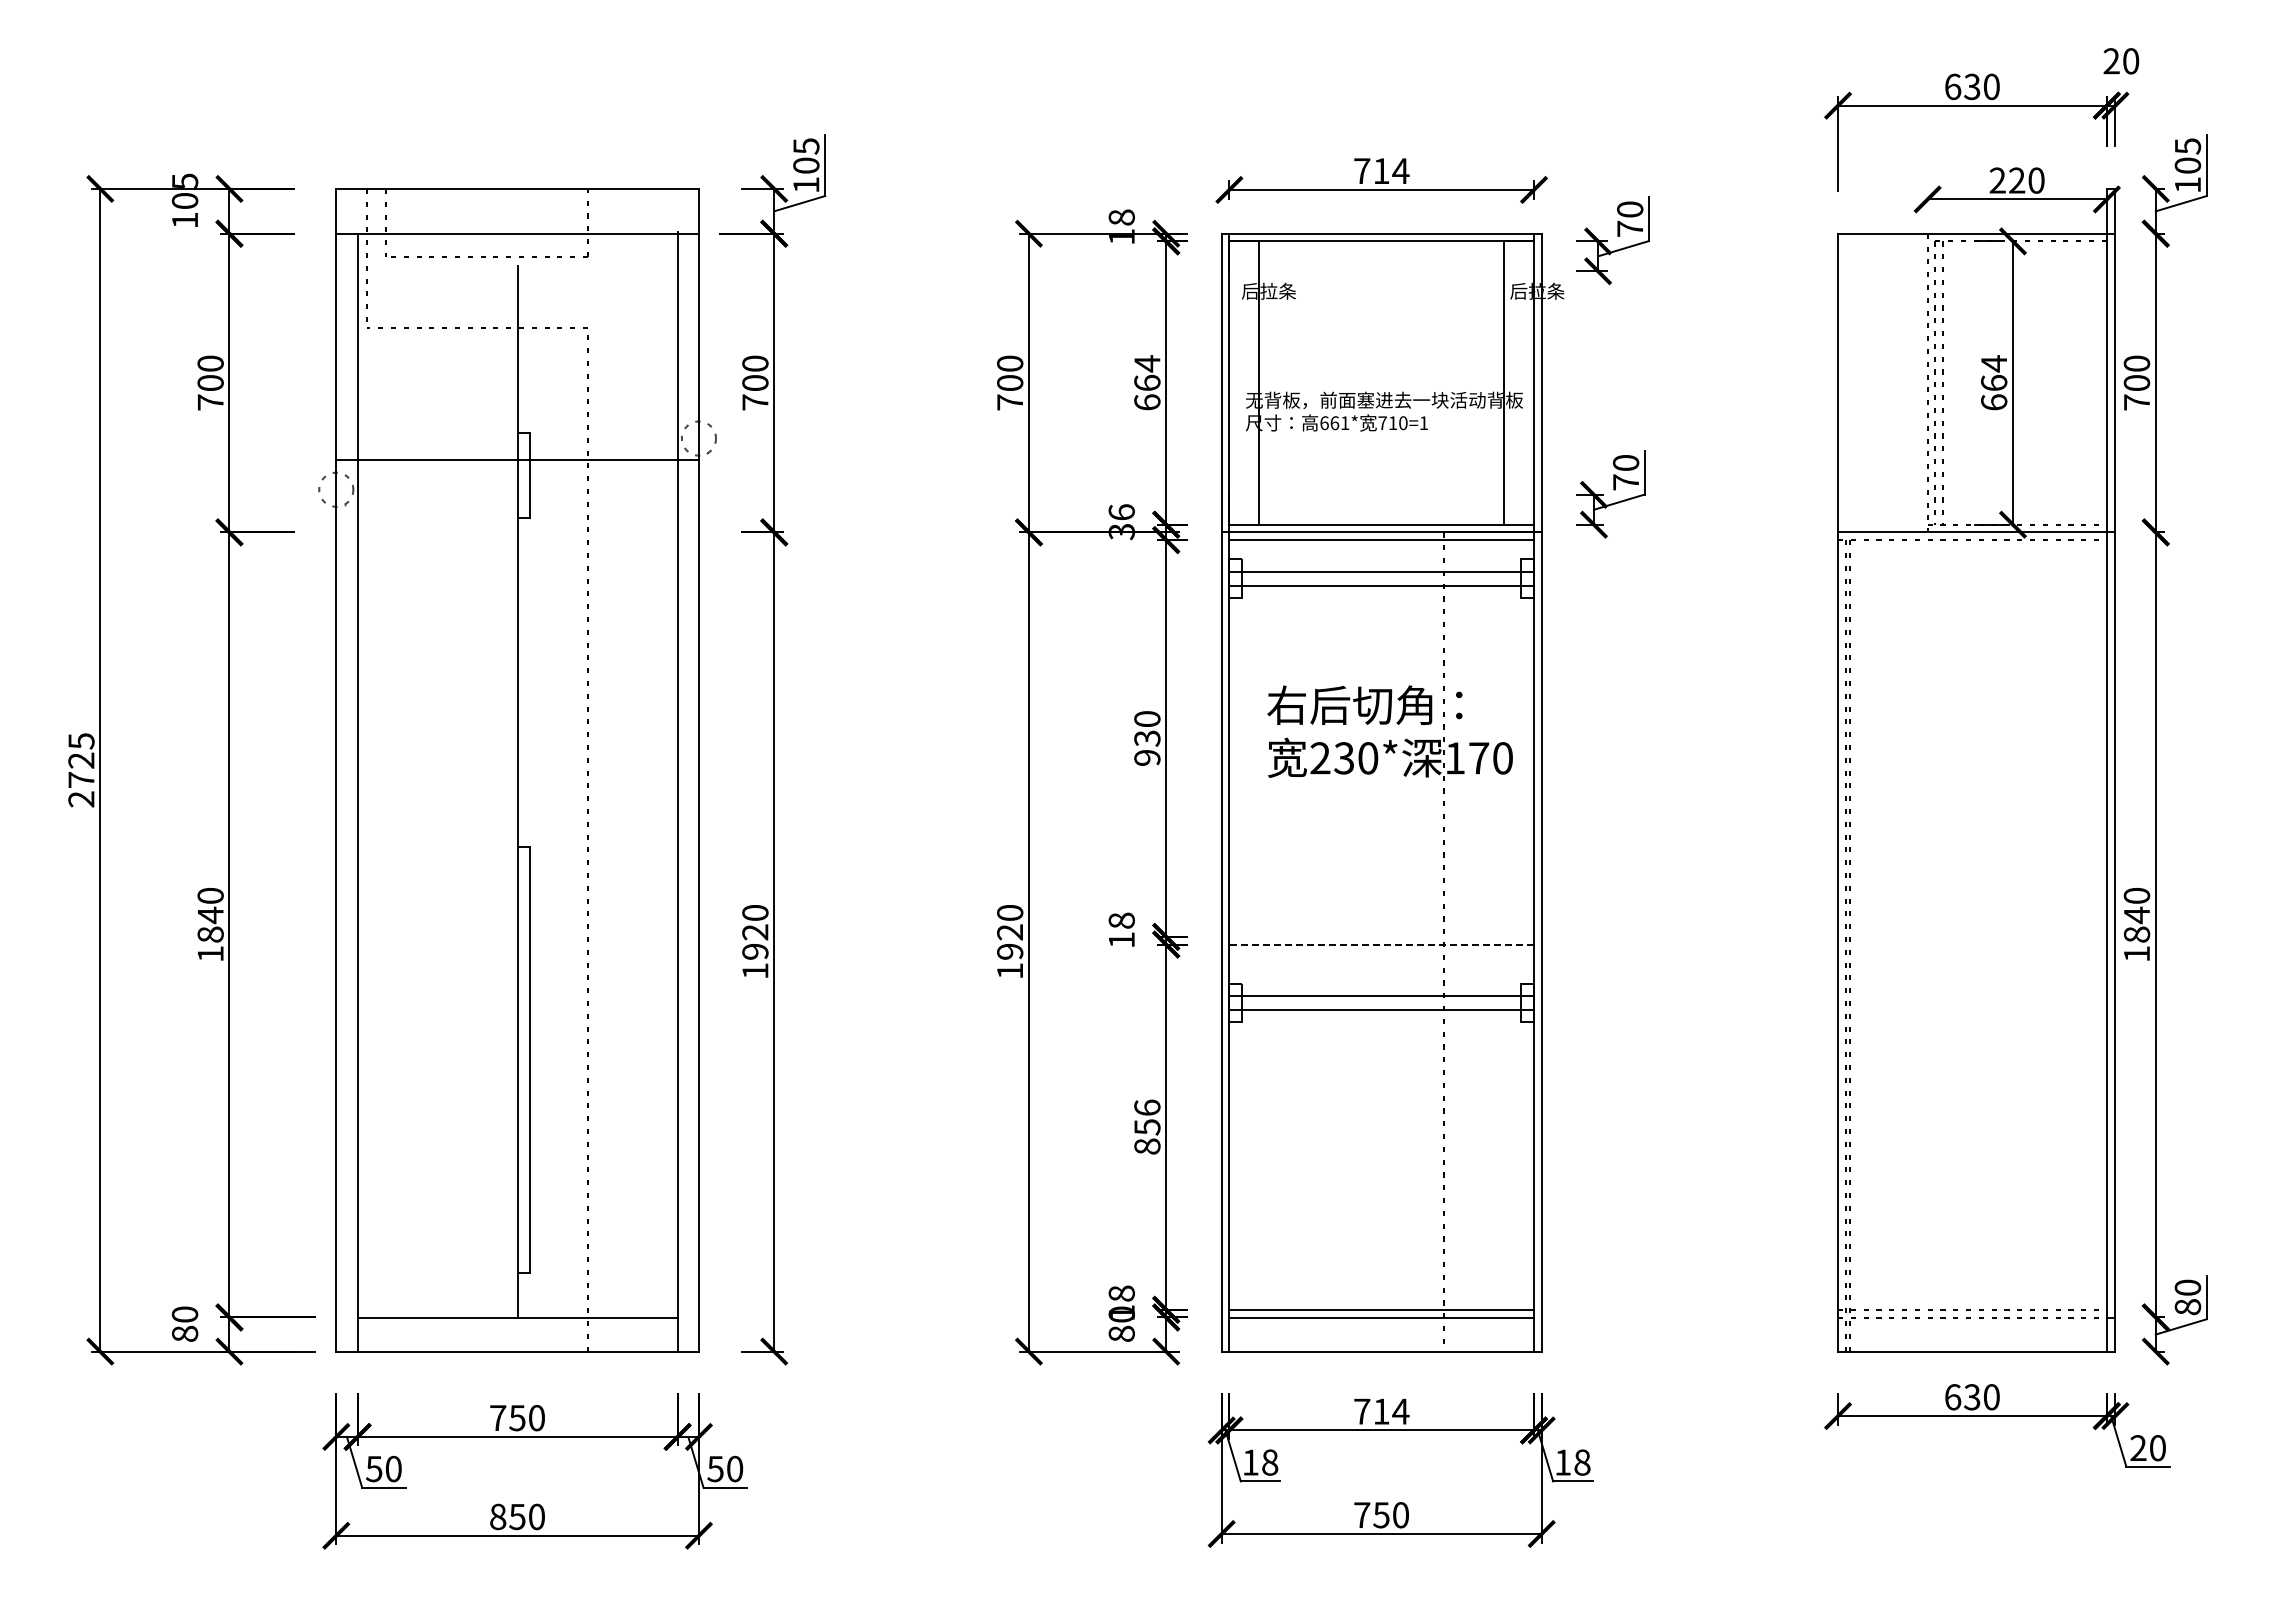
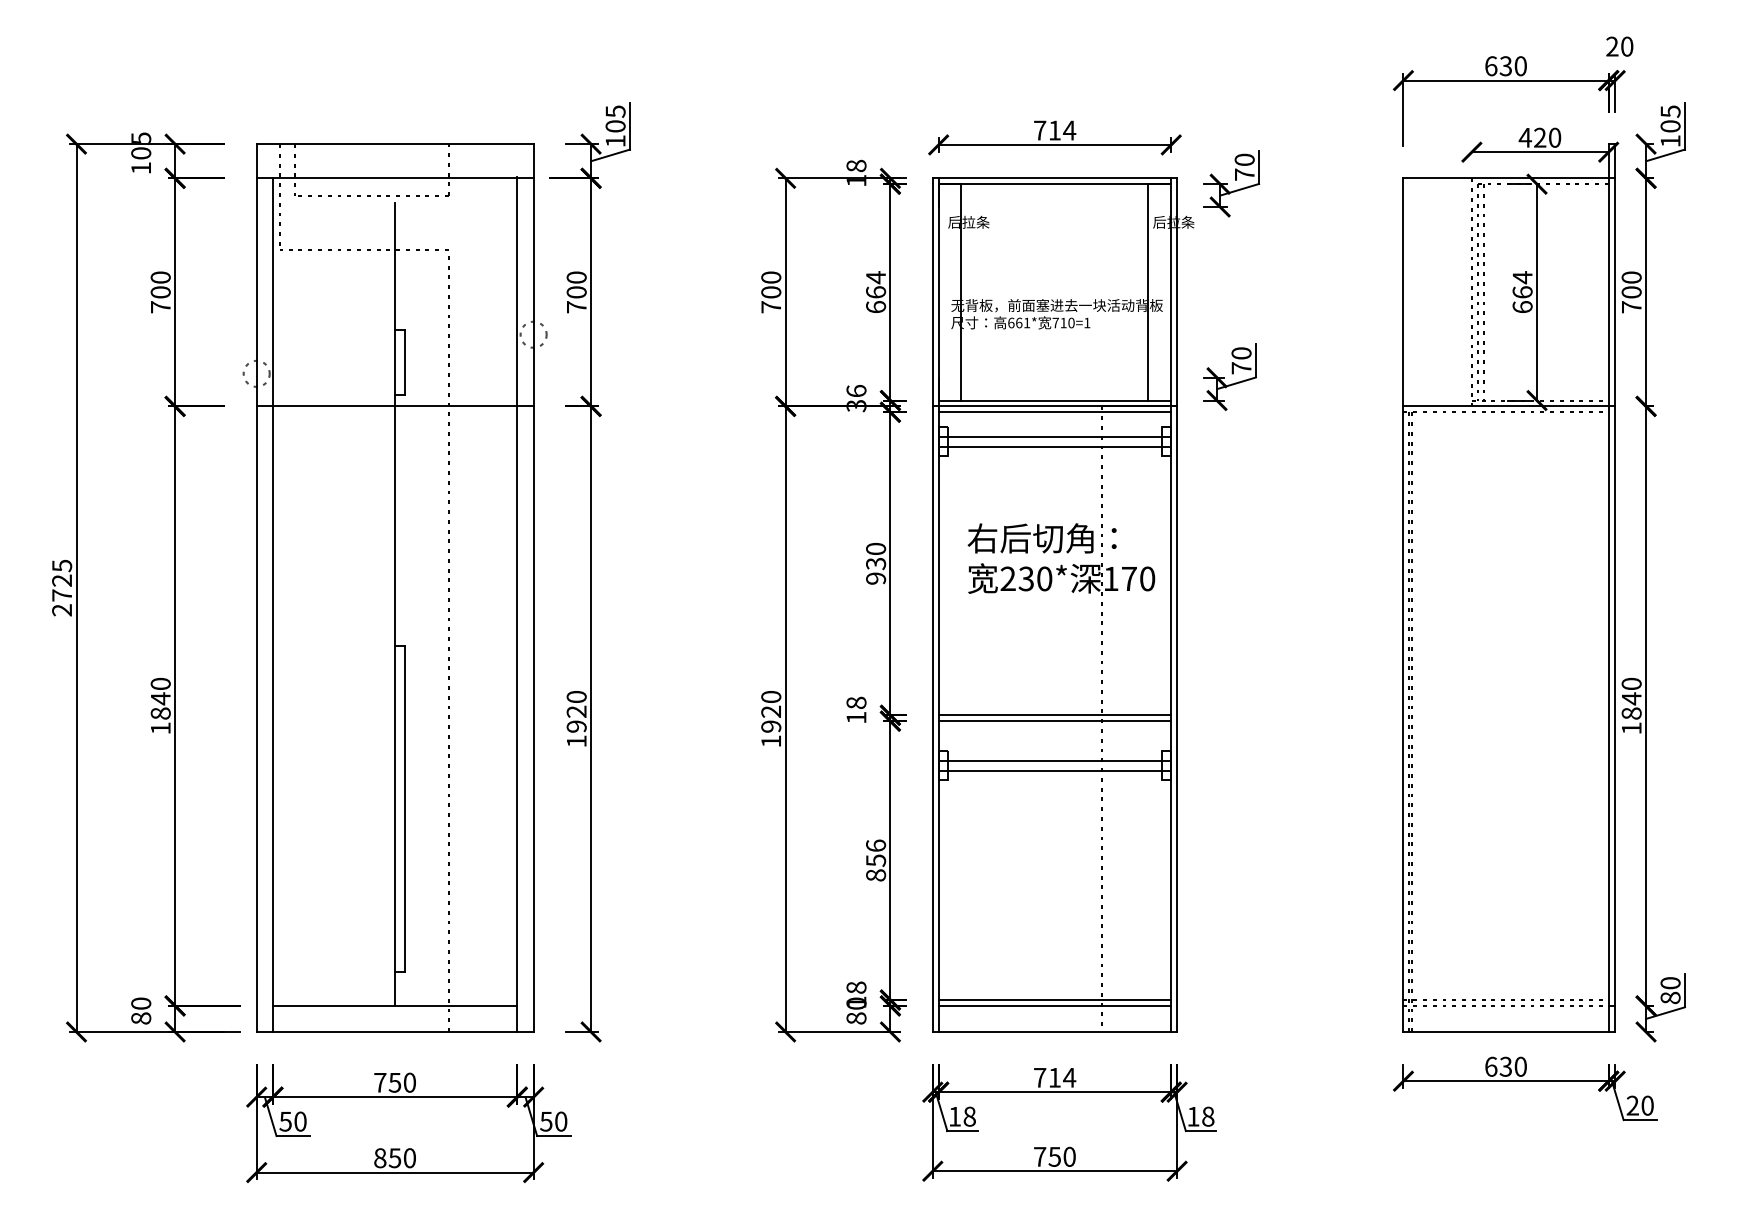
text: (1997, 180) -> (1525, 137), 220 -> 420
line: (517, 460) -> (395, 406), moved
line: (1381, 936) -> (1054, 714), added
line: (1381, 944) -> (1054, 721), dashed -> solid

